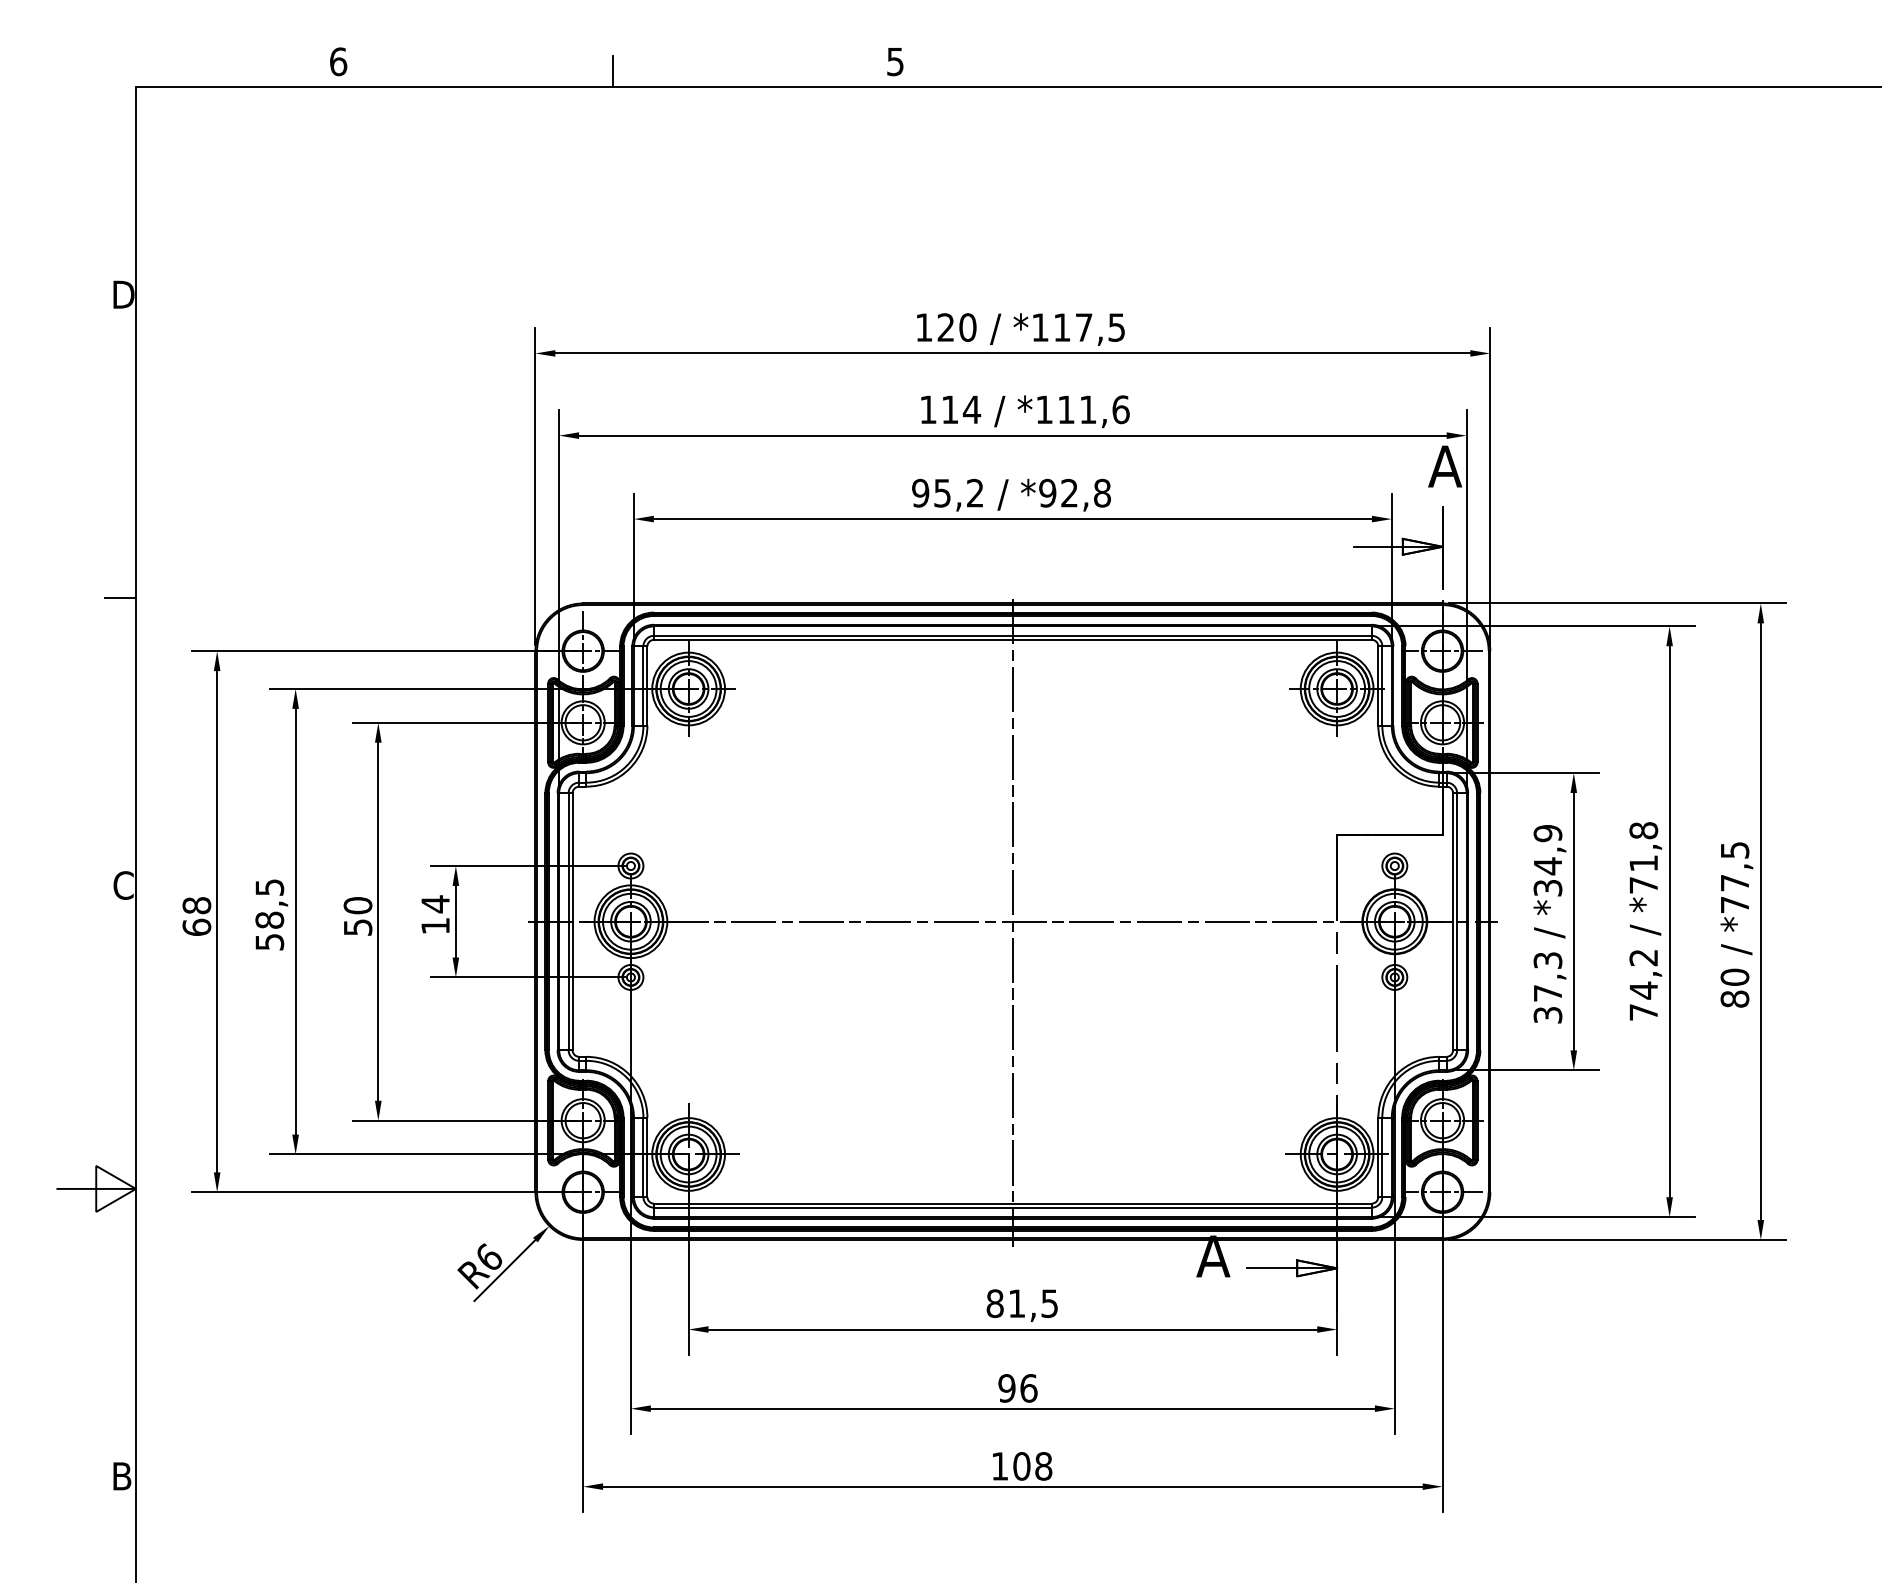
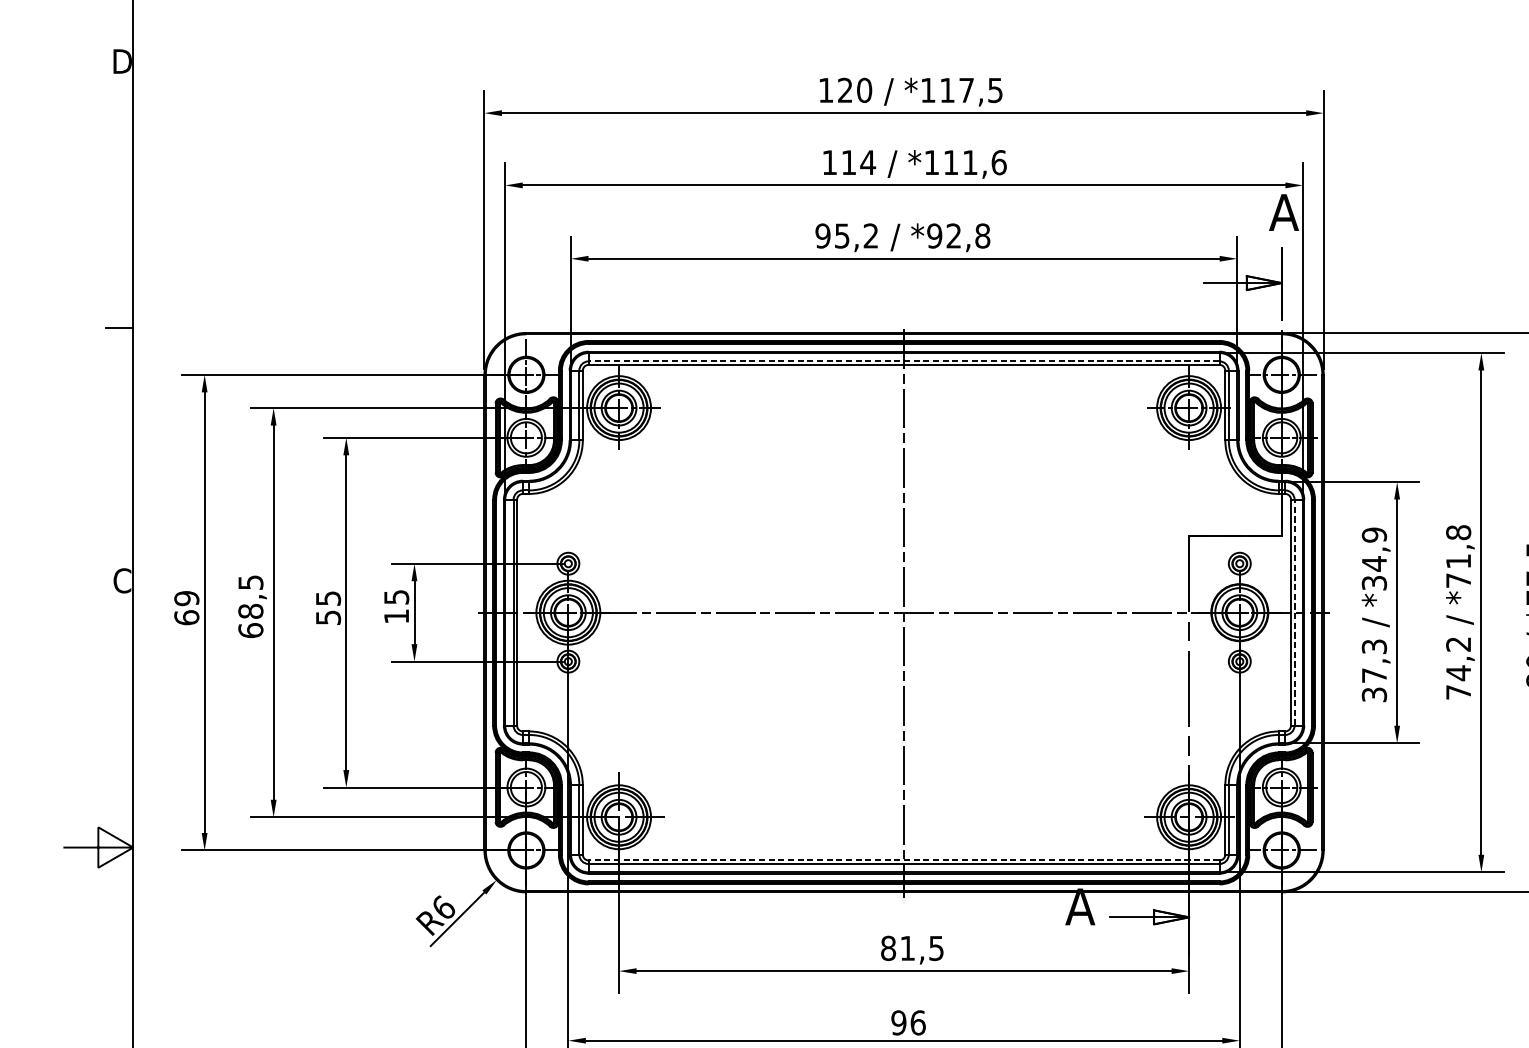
line: (1012, 635) -> (903, 361), solid -> dashed
text: (435, 904) -> (396, 597), 14 -> 15
text: (196, 905) -> (186, 598), 68 -> 69
text: (357, 905) -> (328, 598), 50 -> 55
line: (1457, 921) -> (1294, 612), solid -> dashed
text: (269, 941) -> (250, 630), 58,5 -> 68,5
line: (1012, 1203) -> (903, 860), solid -> dashed

